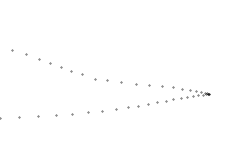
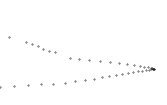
part: (55, 64) -> (40, 47), size x0.7

